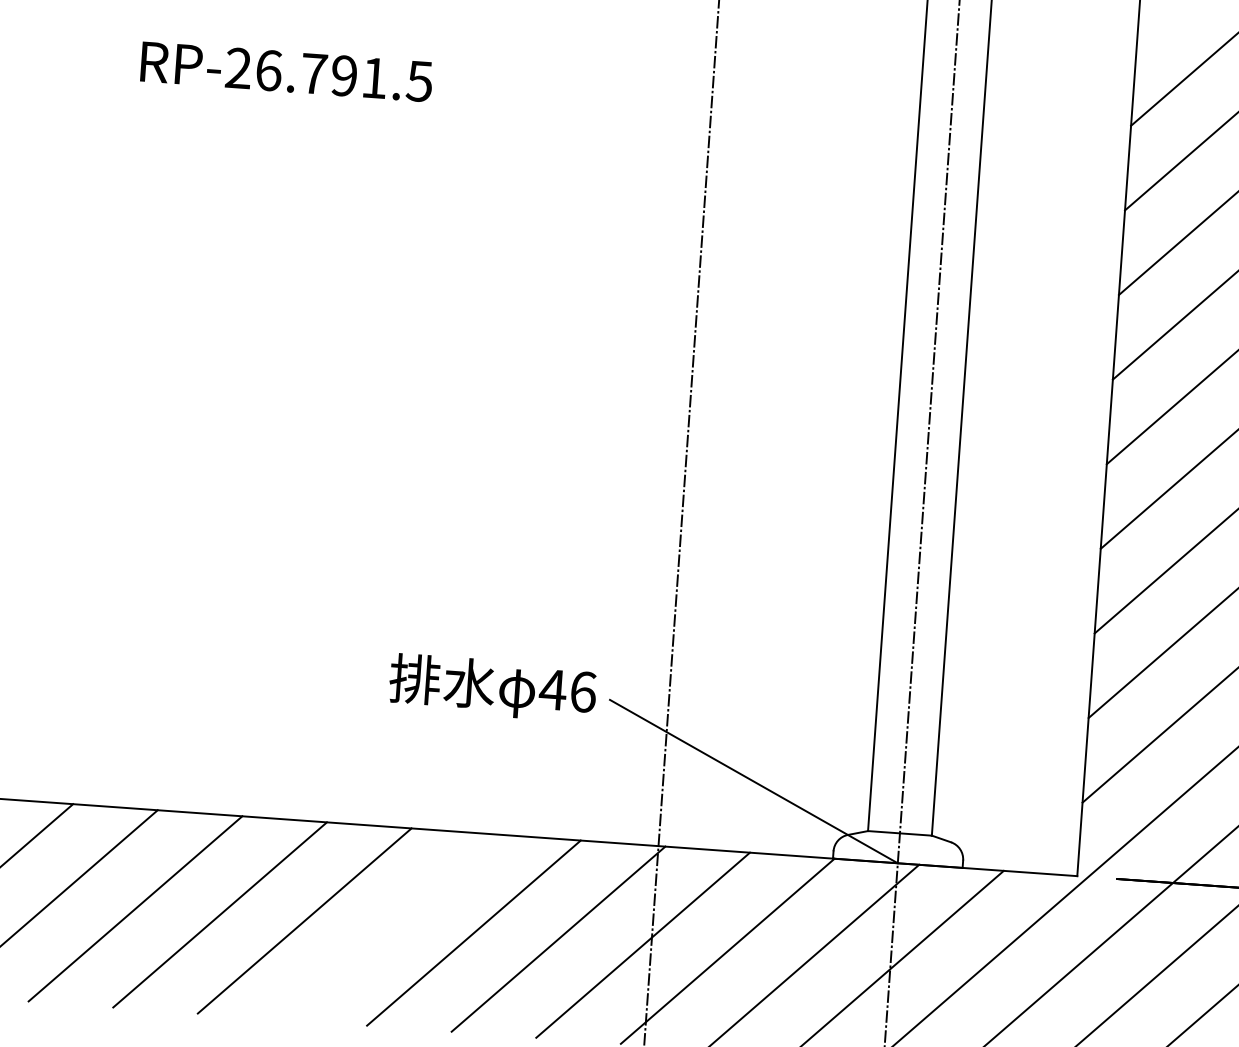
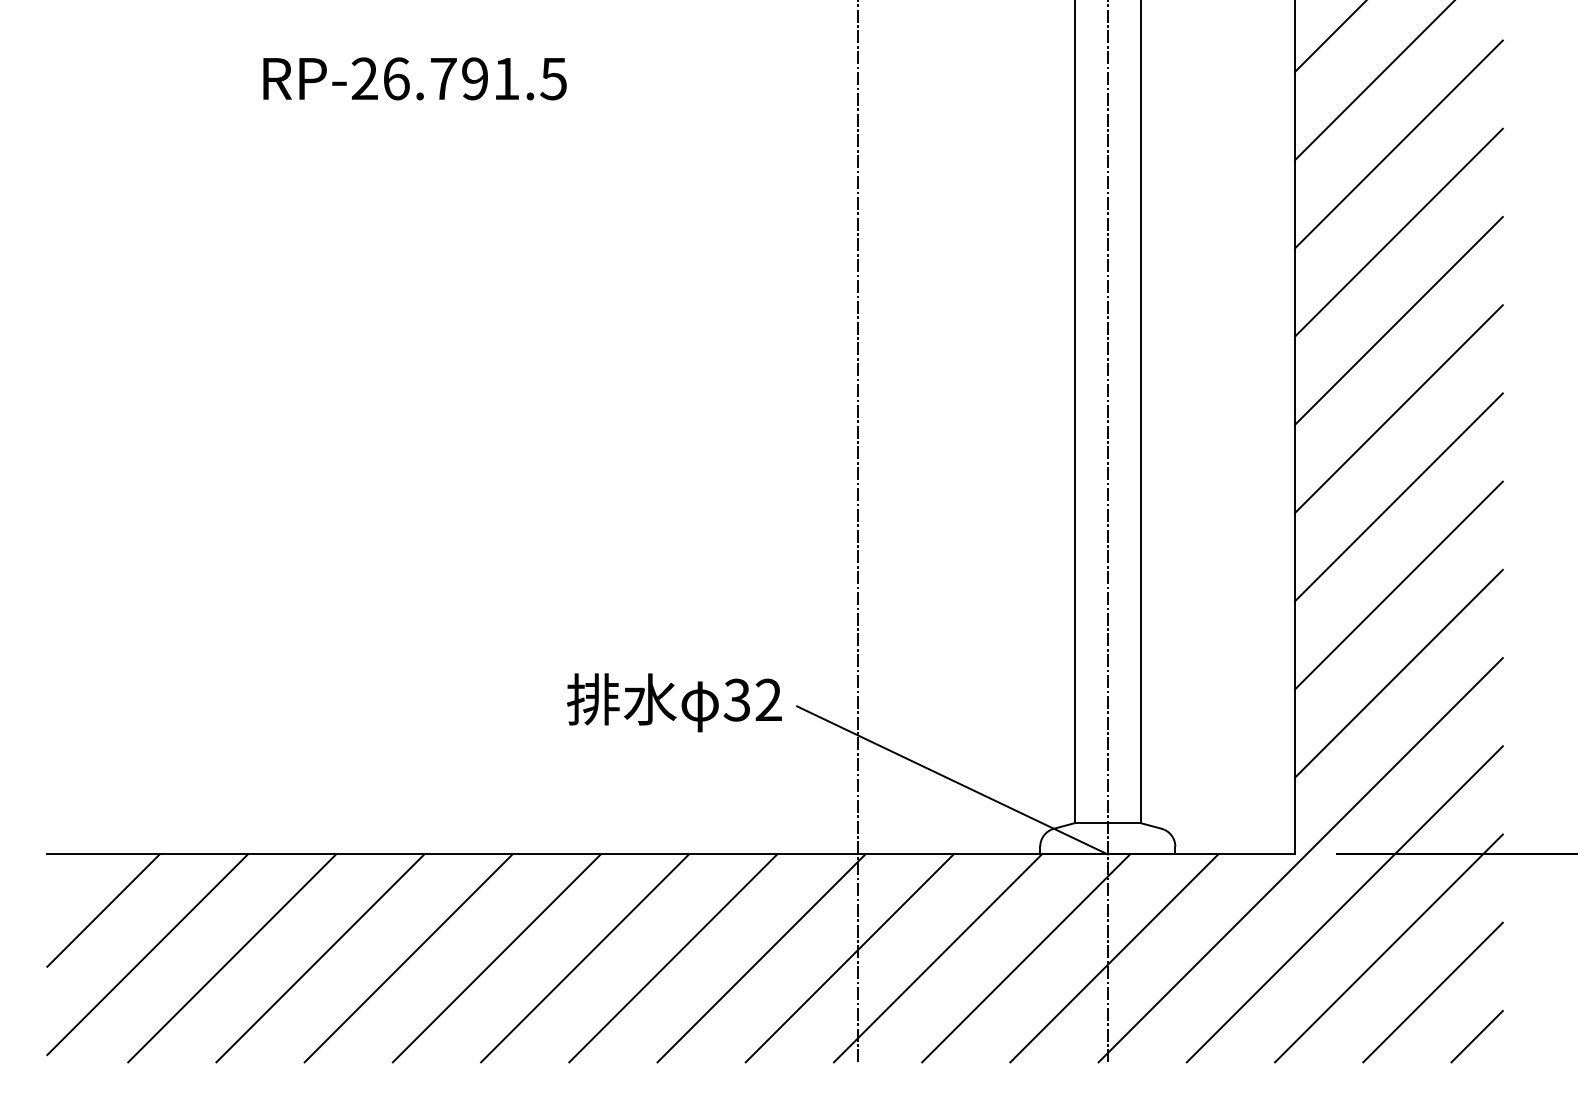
text: (567, 690) -> (752, 699), 46 -> 32
line: (389, 927) -> (585, 958), added

